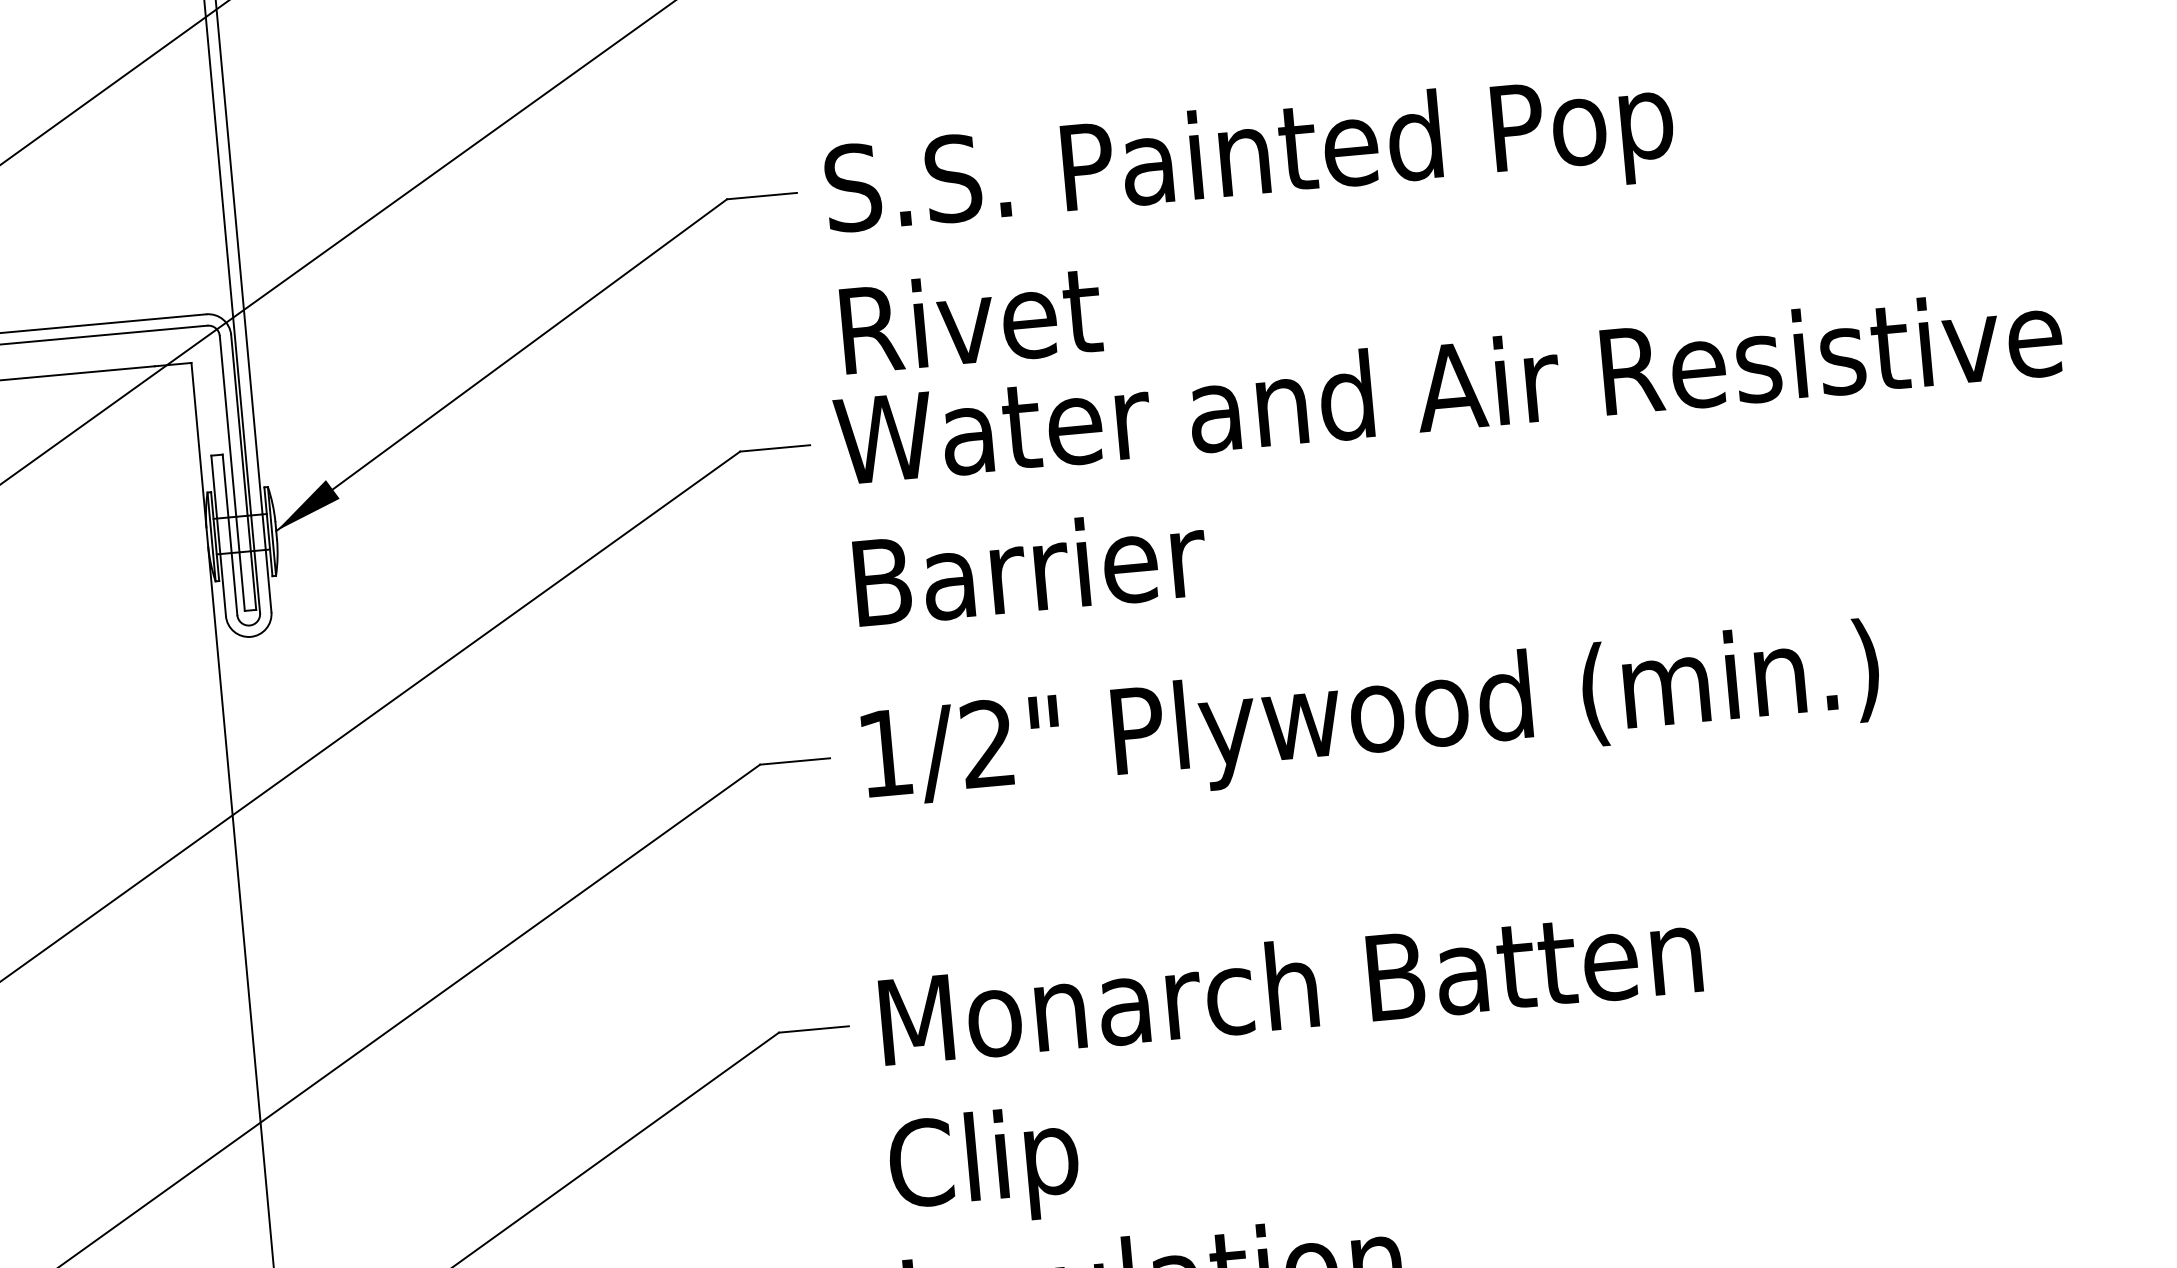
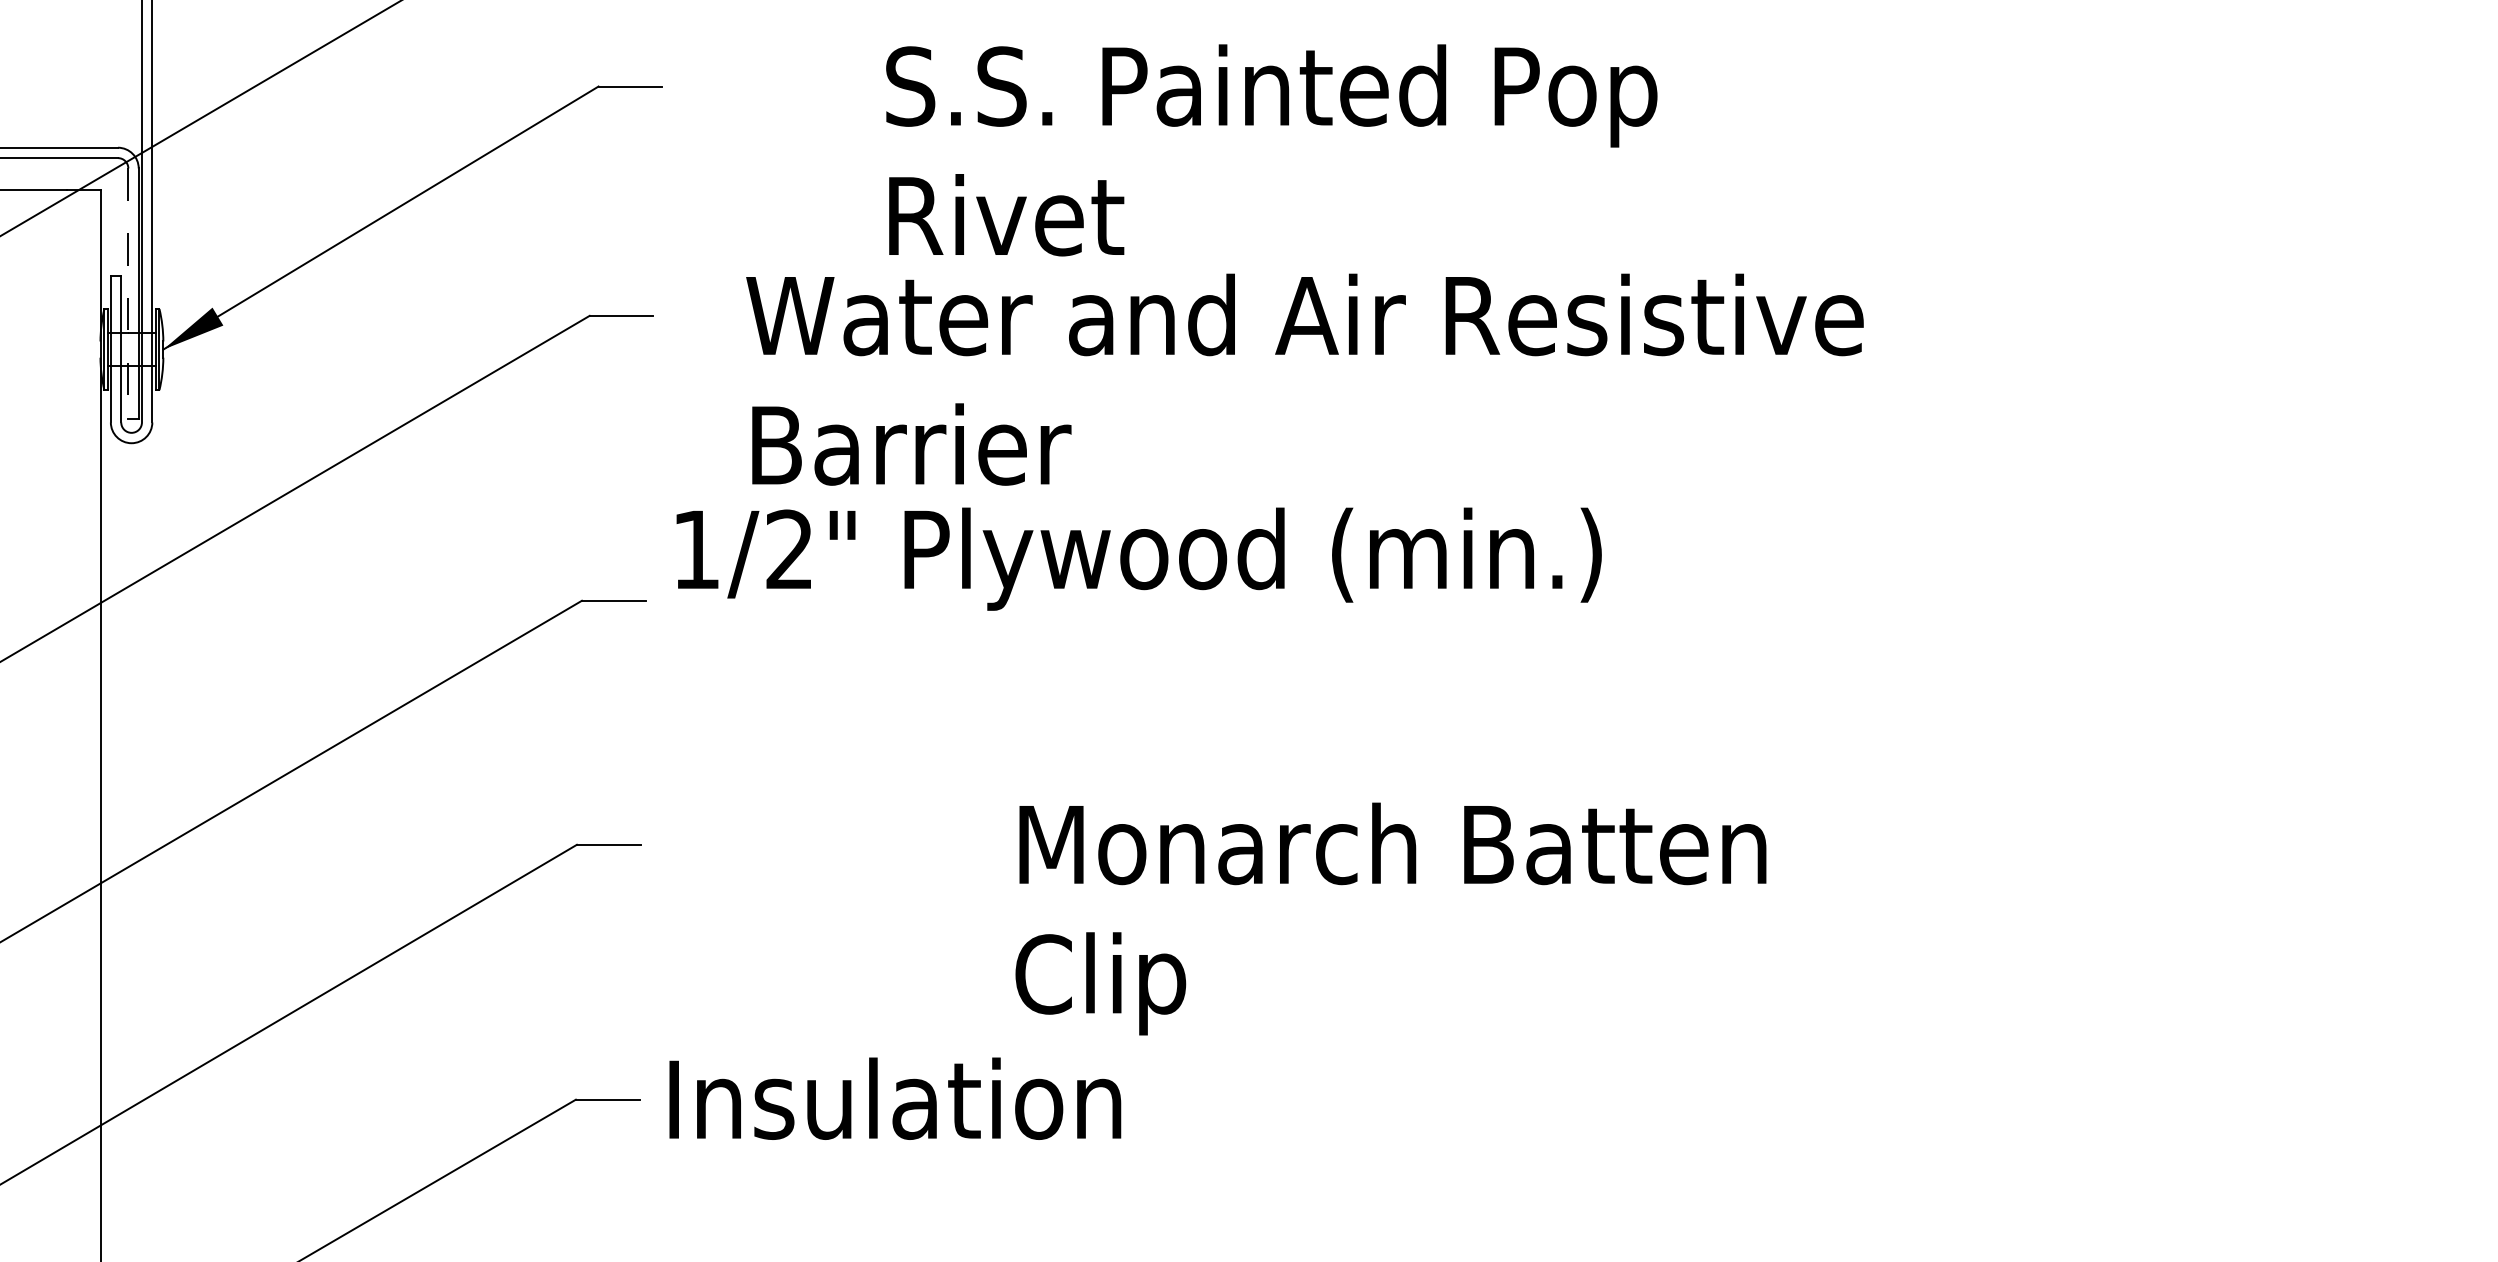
text: (1255, 221) -> (1271, 150), moved
text: (1454, 456) -> (1304, 379), moved
line: (232, 474) -> (128, 294), solid -> dashed
text: (1371, 718) -> (1138, 558), moved
text: (1295, 1067) -> (1390, 918), moved

